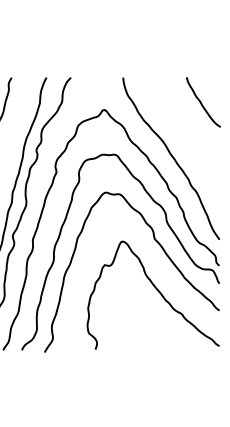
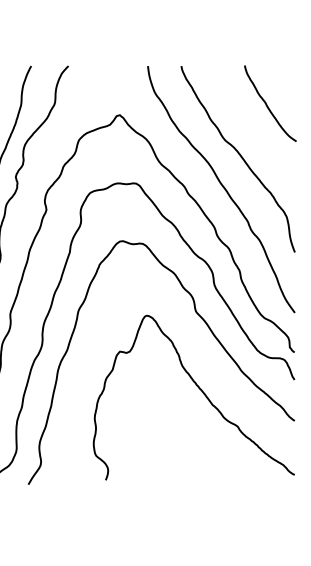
curve: (183, 137) -> (239, 157), added

